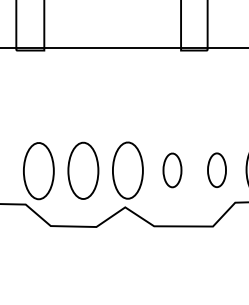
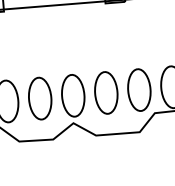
part: (172, 170) -> (106, 93), size x1.67
part: (216, 170) -> (139, 90), size x1.67

